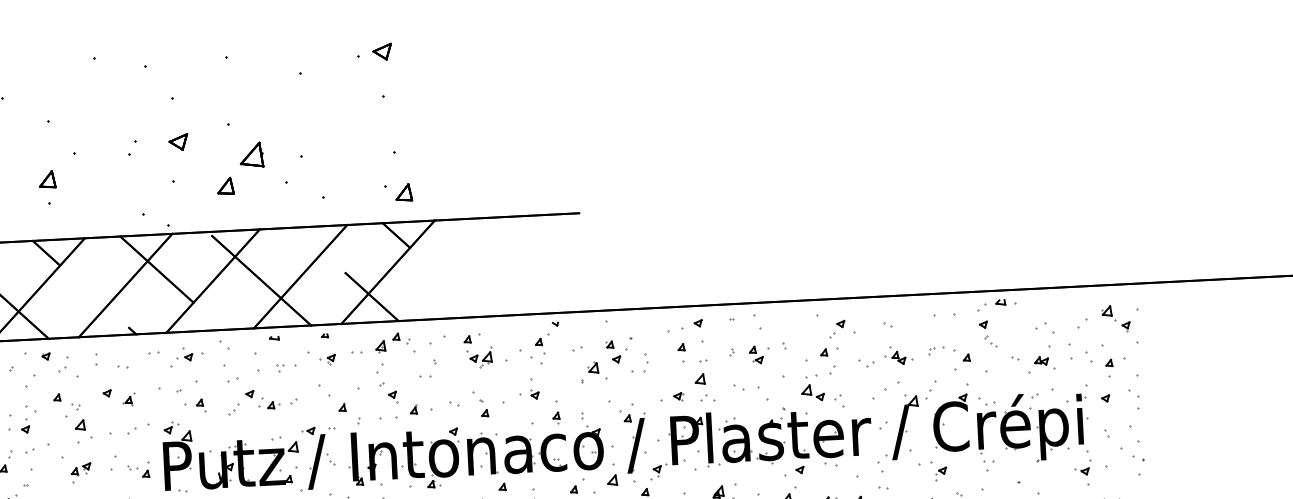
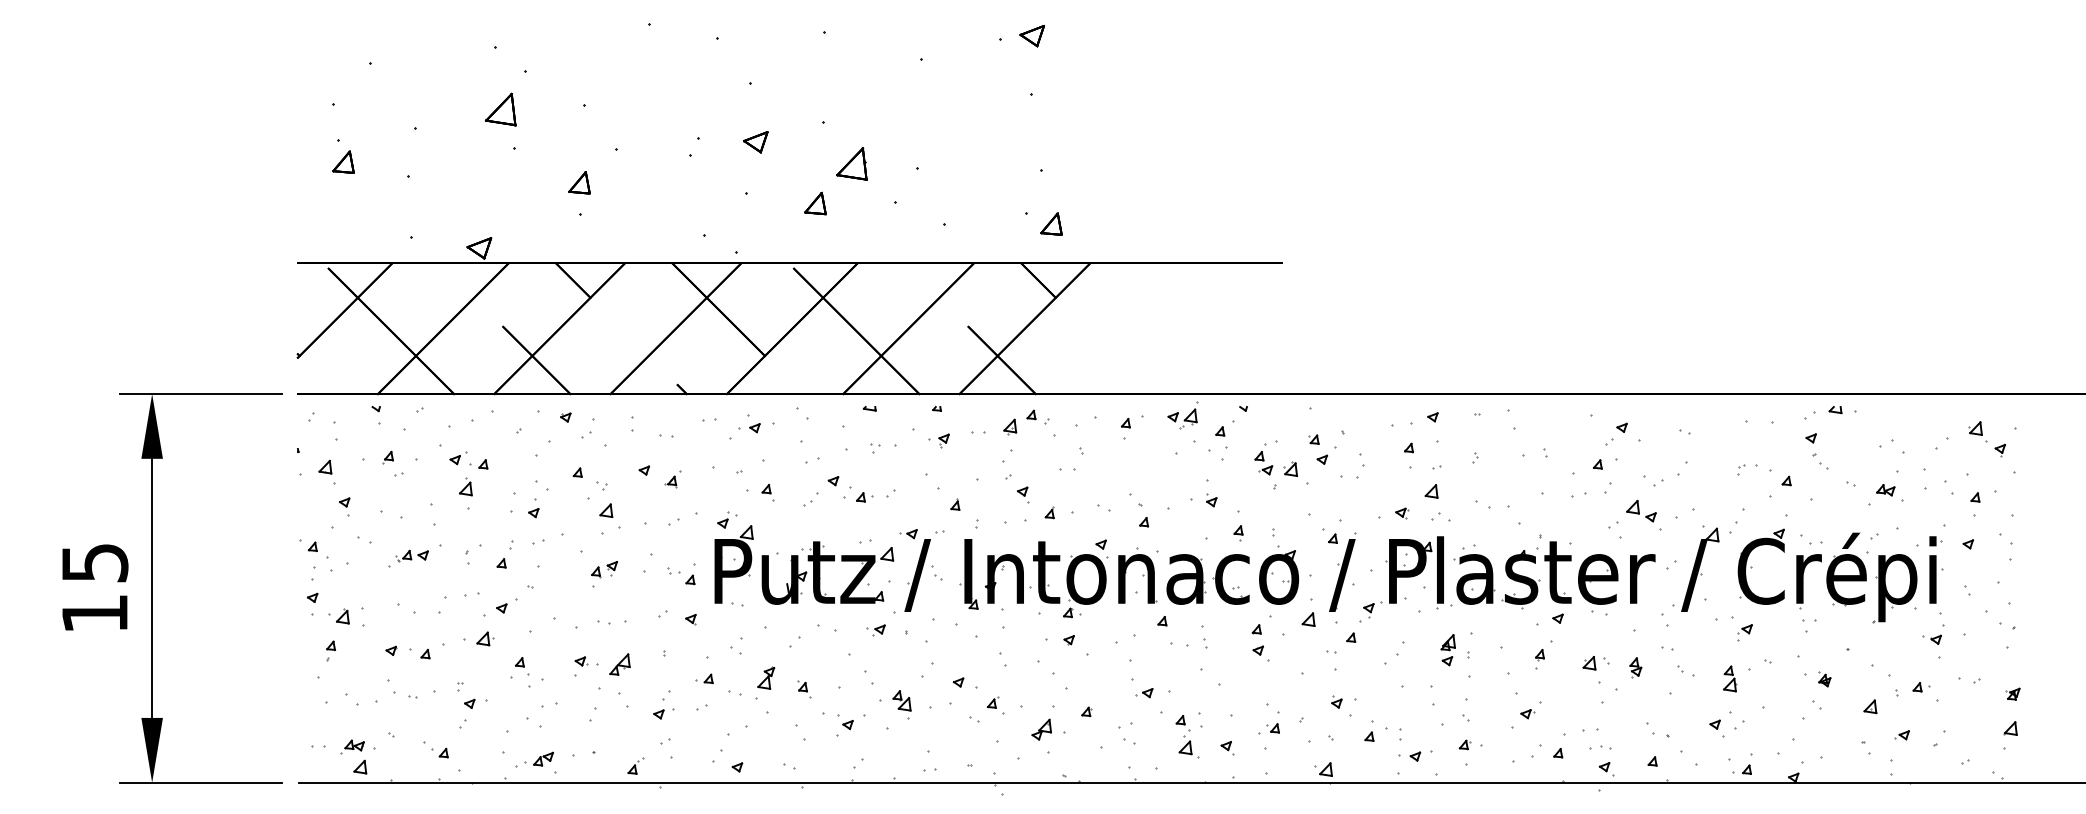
part: (756, 355) -> (1263, 463), moved
part: (480, 357) -> (1182, 415), moved
part: (902, 357) -> (1701, 476), removed
part: (813, 393) -> (1641, 511), moved

